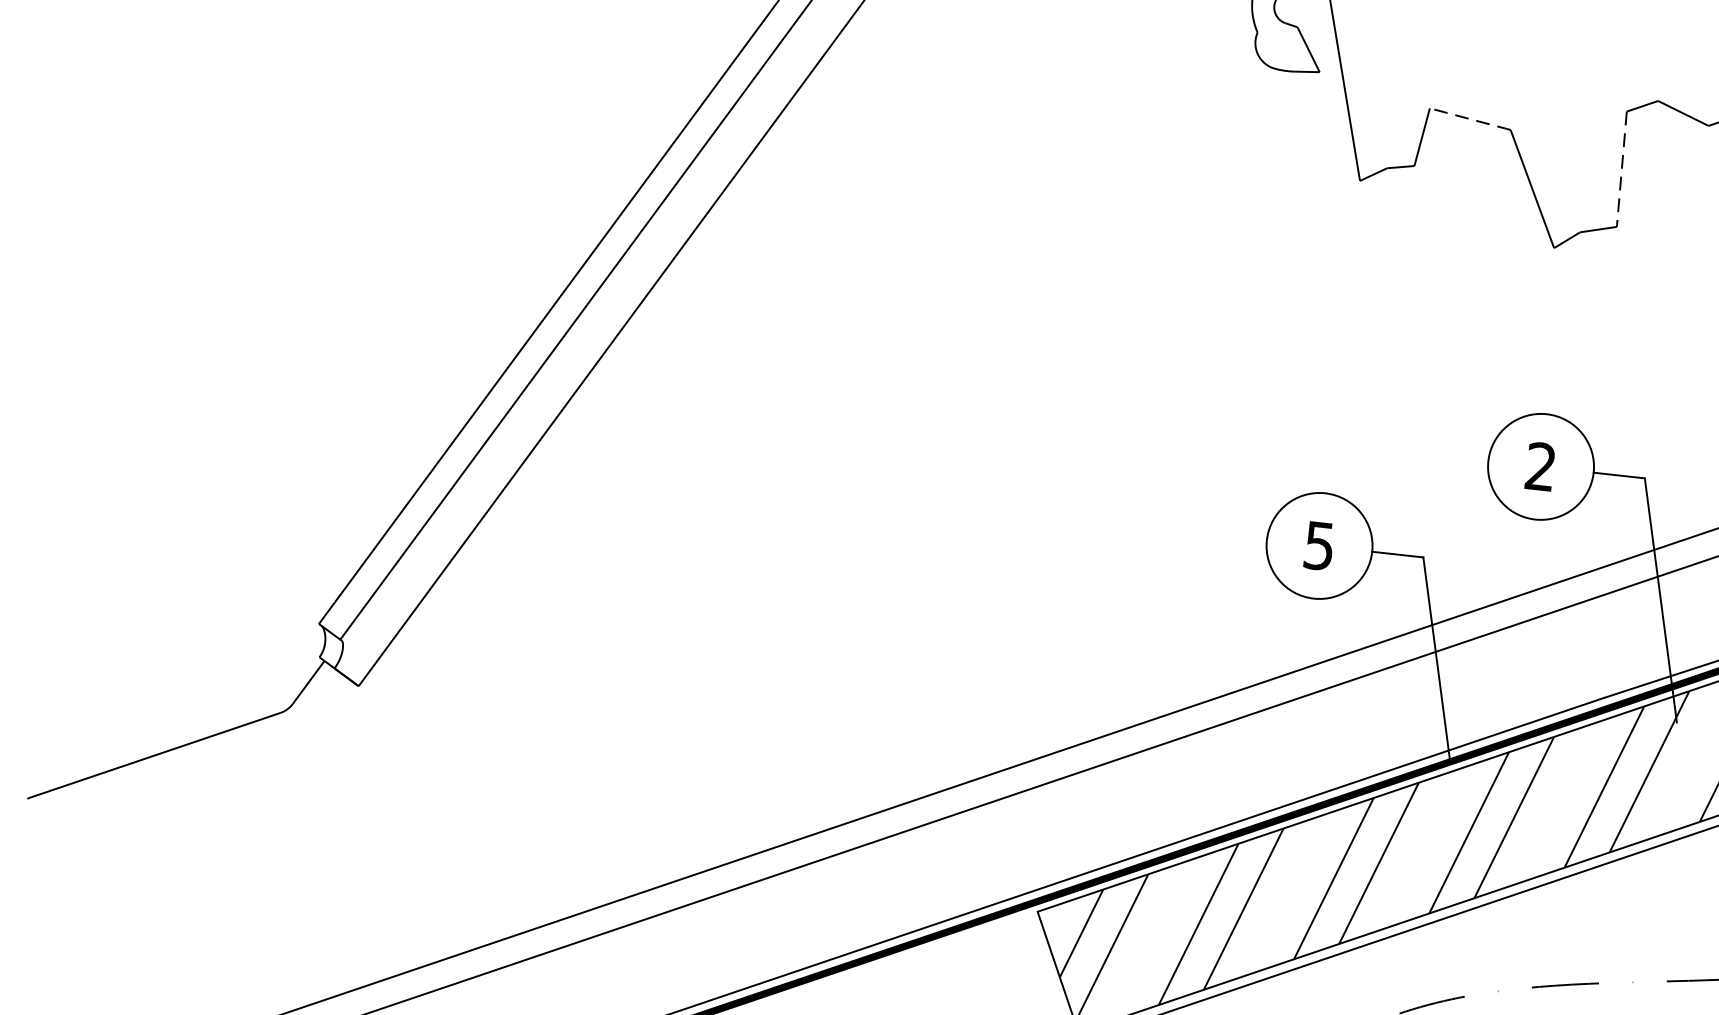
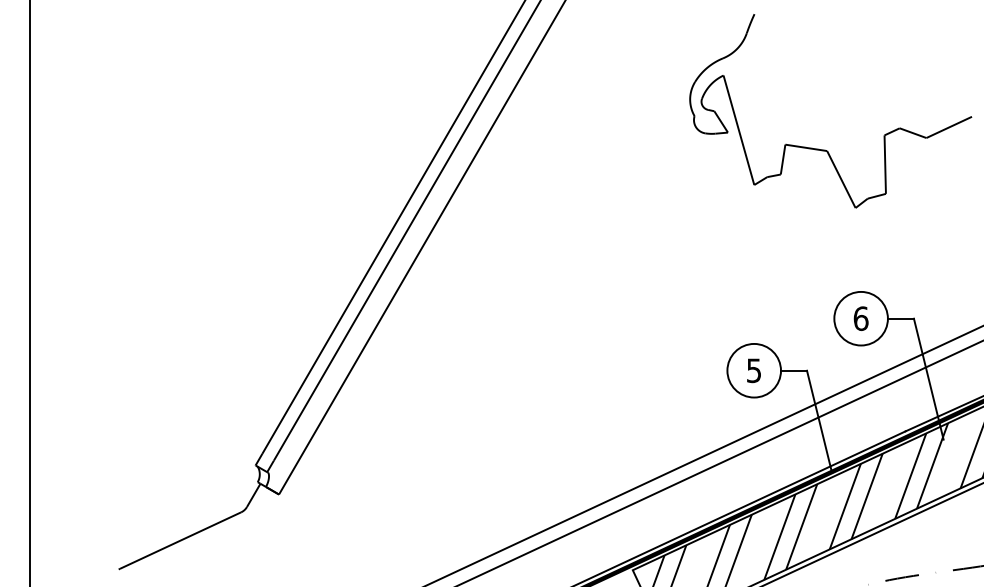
line: (1468, 118) -> (805, 147), dashed -> solid
line: (1622, 171) -> (885, 165), dashed -> solid
text: (1539, 466) -> (860, 318), 2 -> 6

